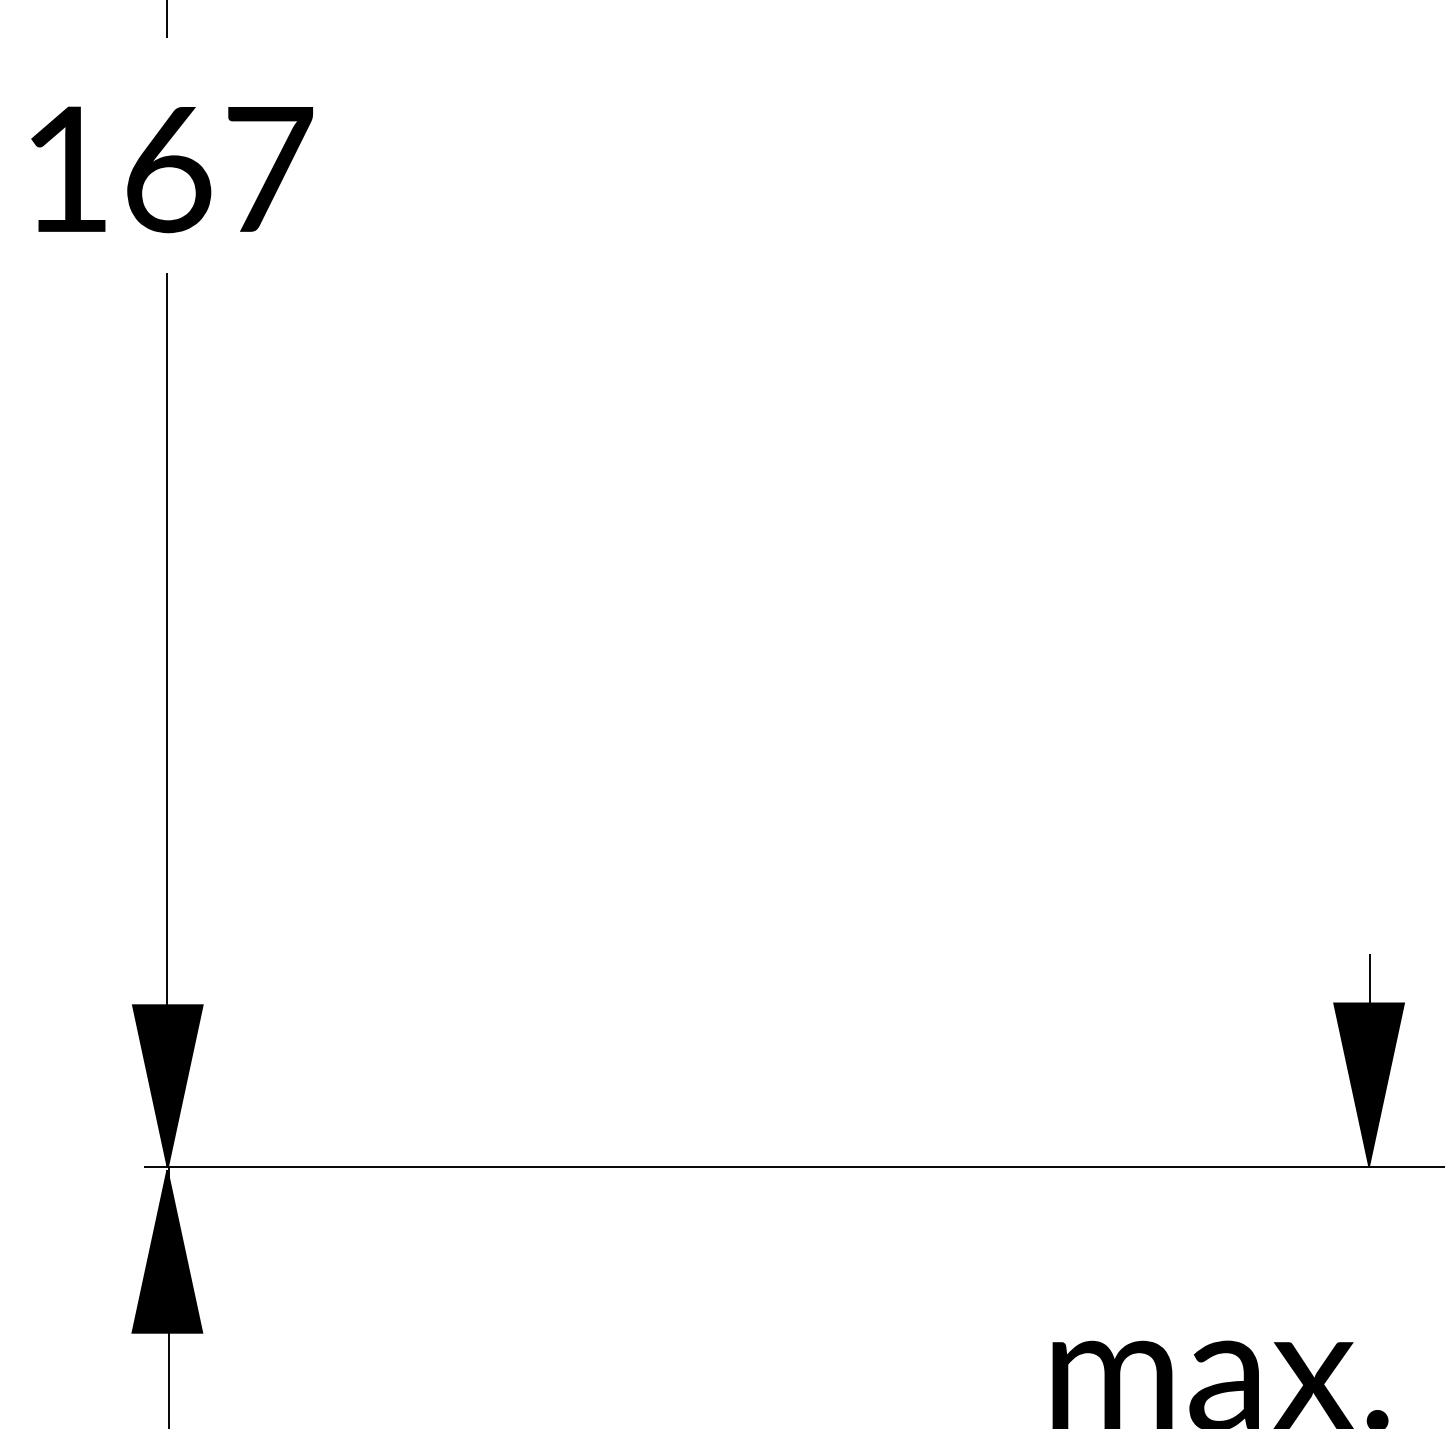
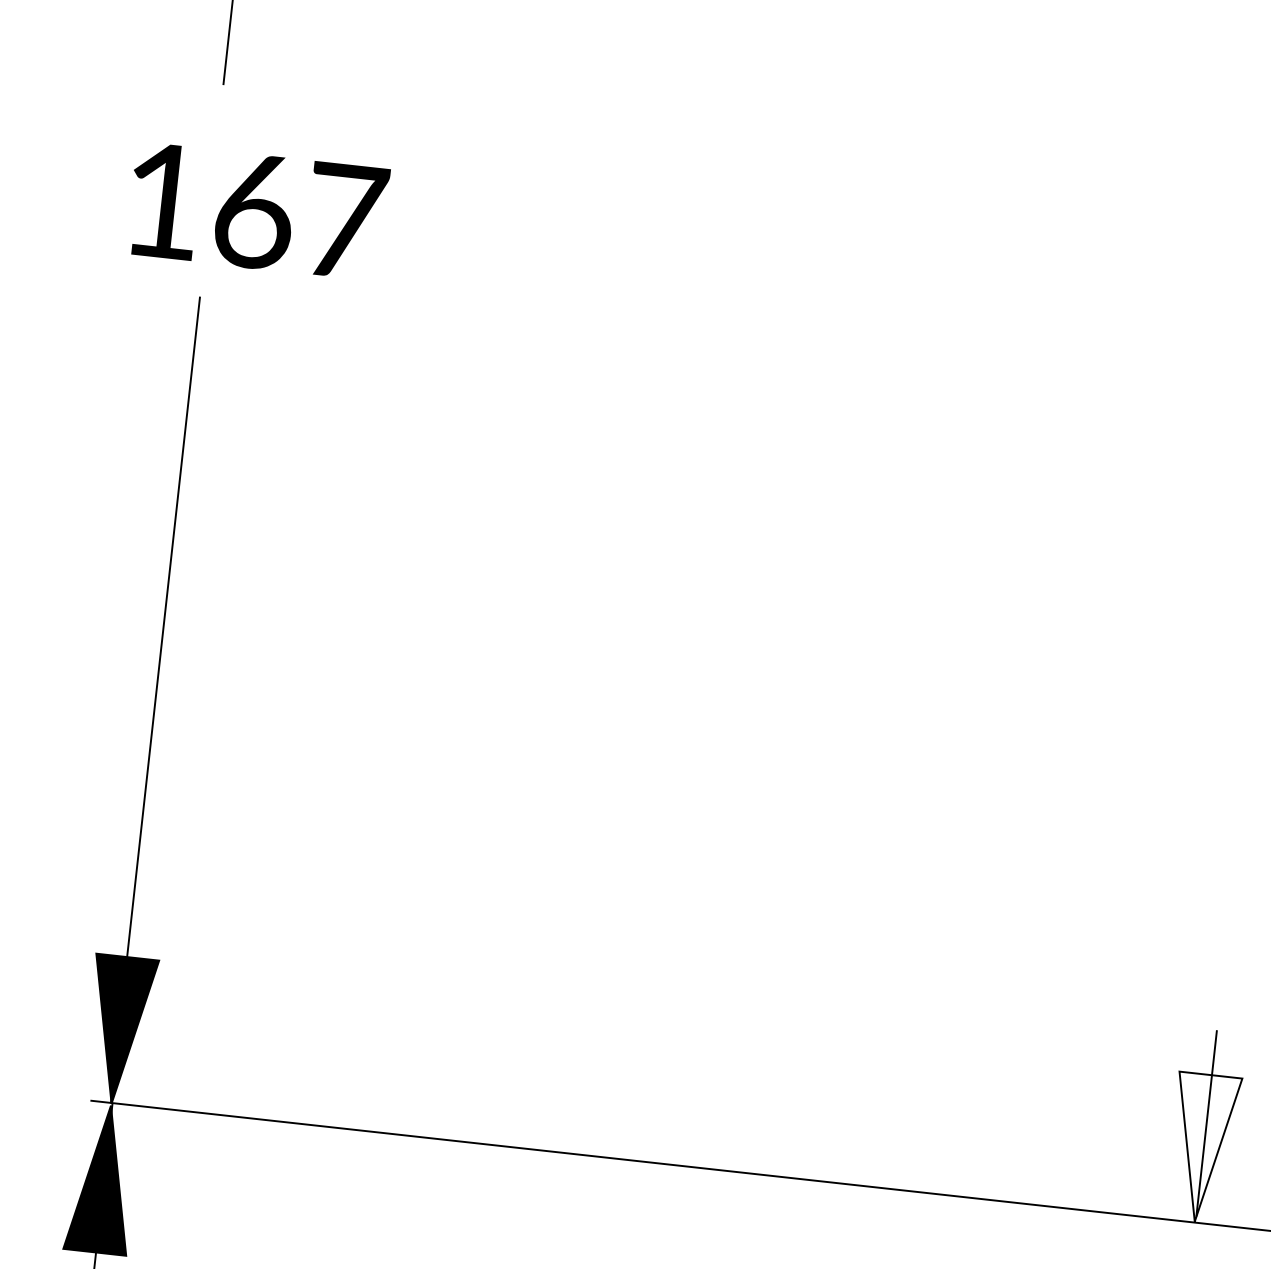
text: (171, 169) -> (257, 211), moved
fill: (1368, 1084) -> (1202, 1148), removed

